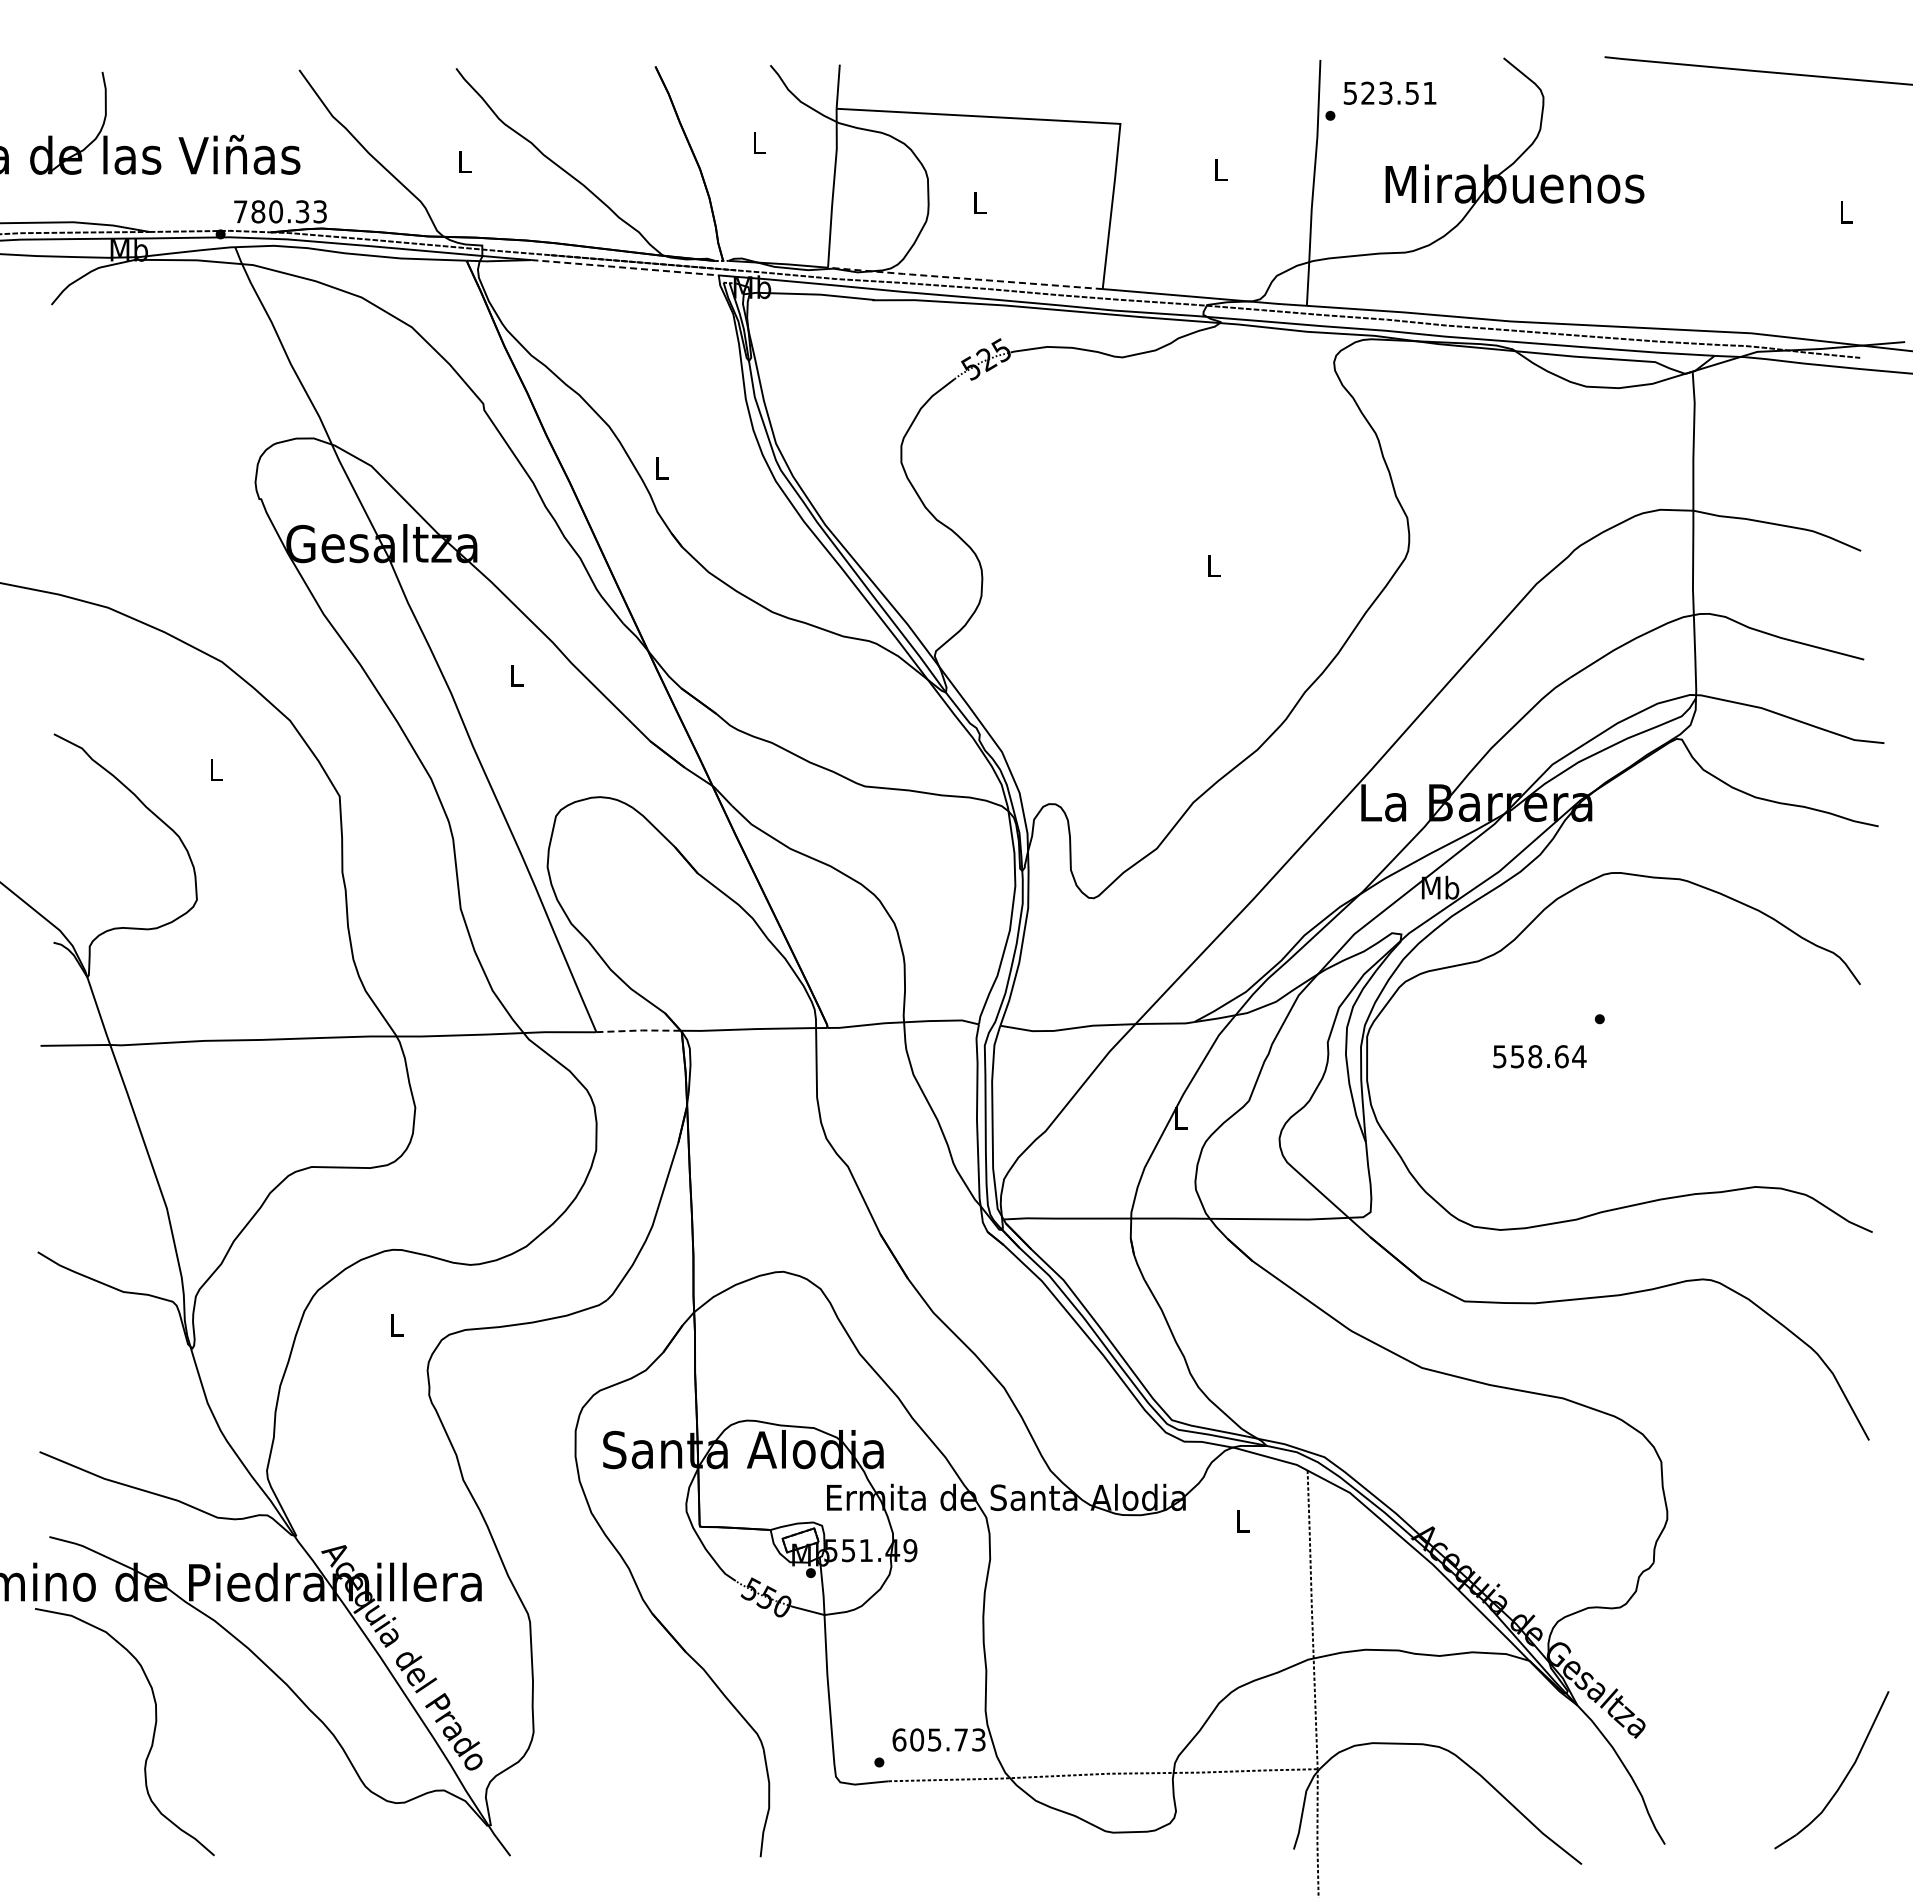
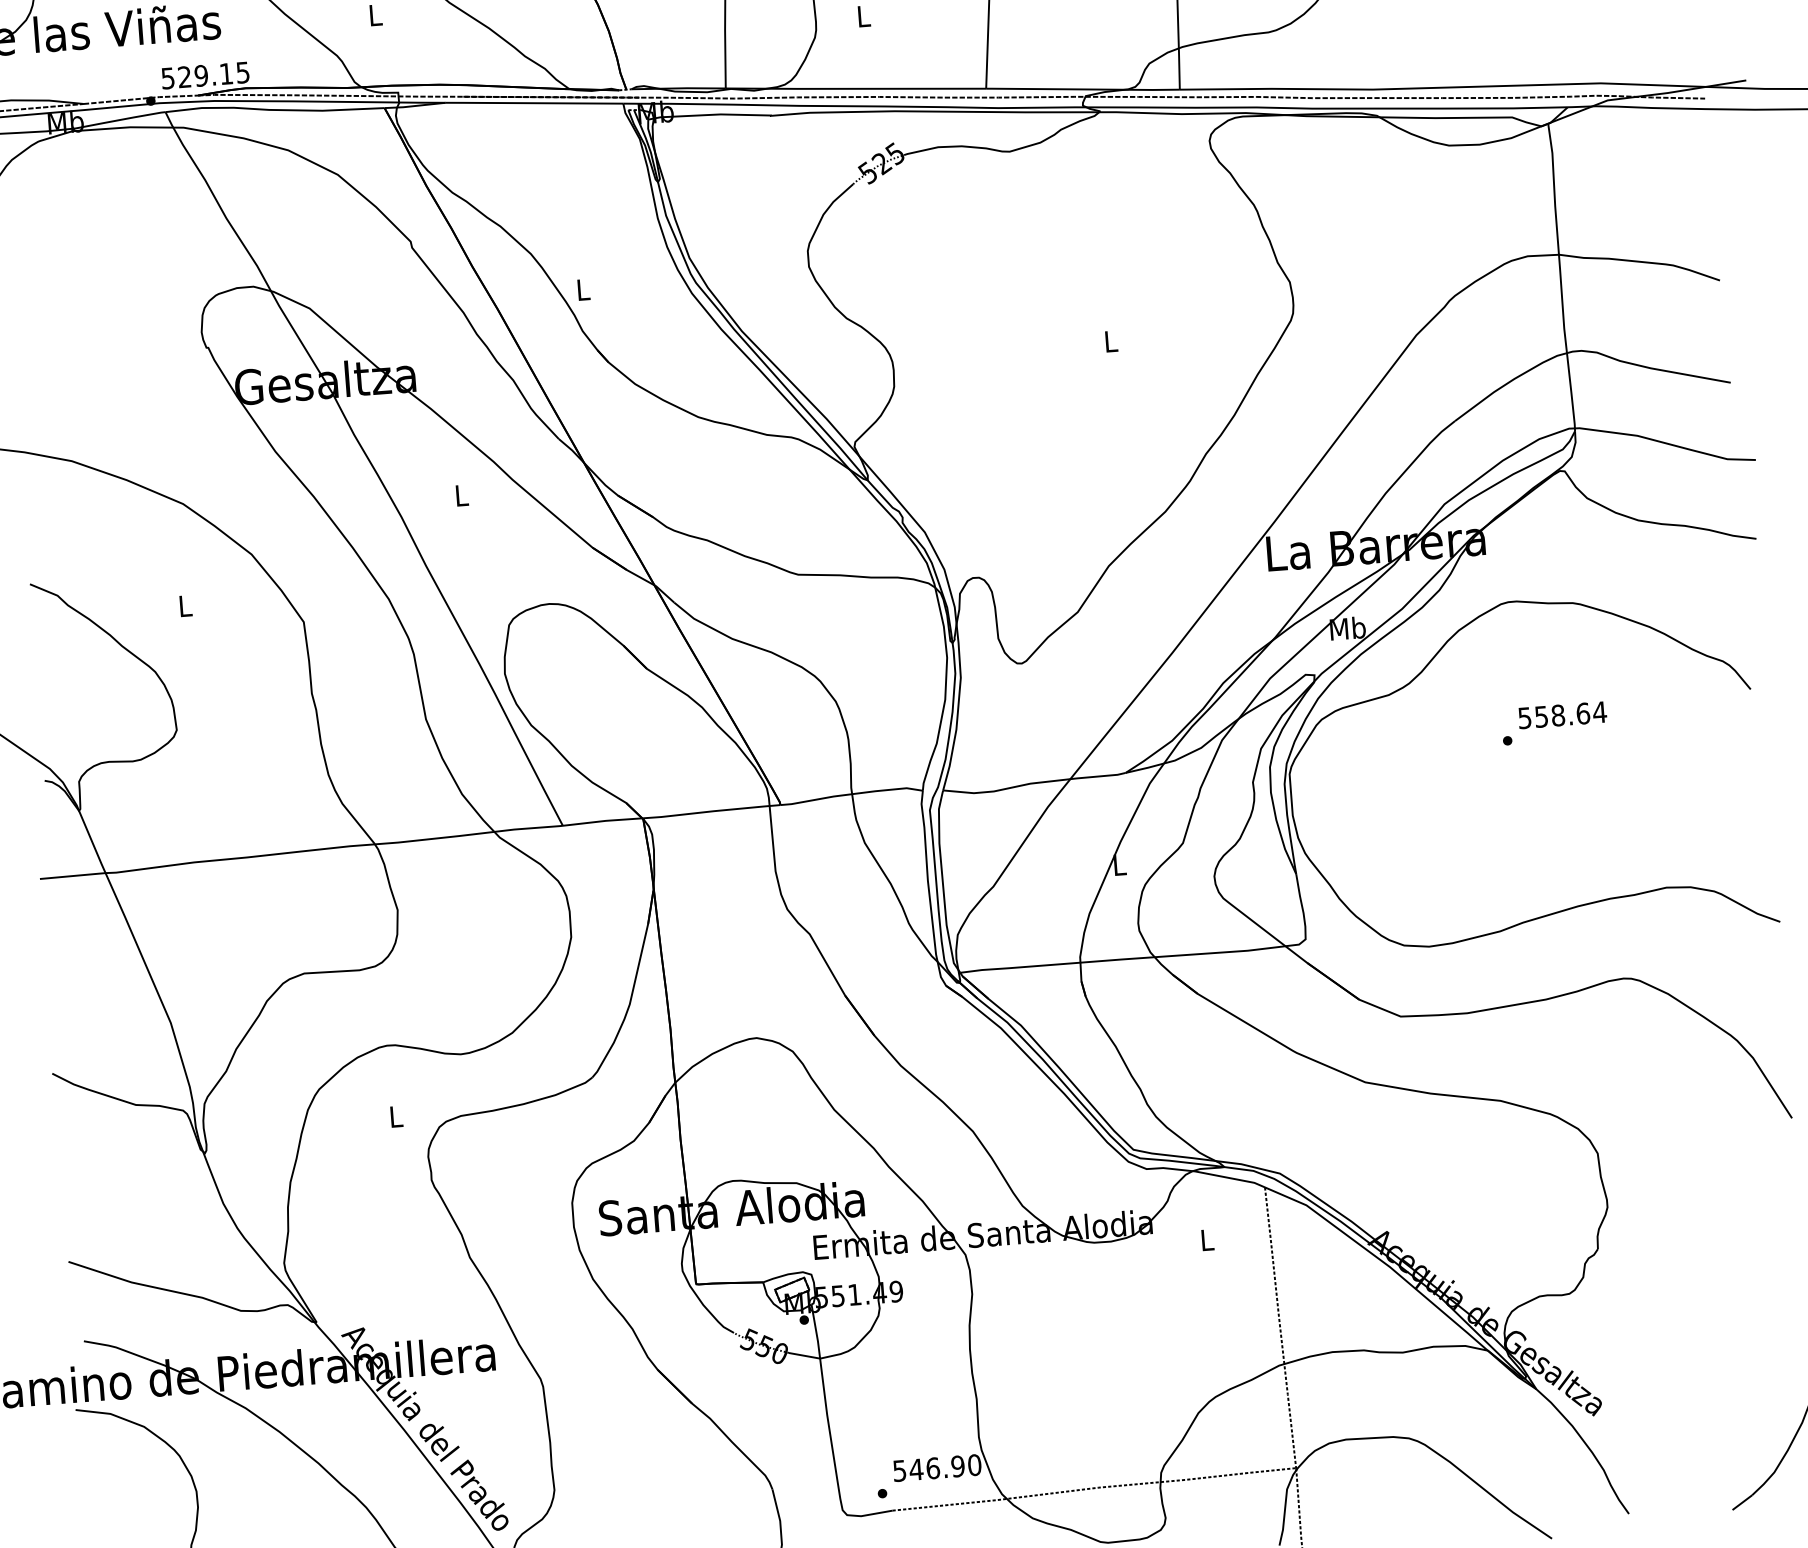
text: (280, 211) -> (205, 75), 780.33 -> 529.15
line: (624, 267) -> (533, 103), dashed -> solid
line: (964, 278) -> (855, 88), dashed -> solid
line: (640, 1030) -> (604, 821), dashed -> solid
text: (1539, 1056) -> (1562, 715), moved
text: (938, 1739) -> (936, 1467), 605.73 -> 546.90

